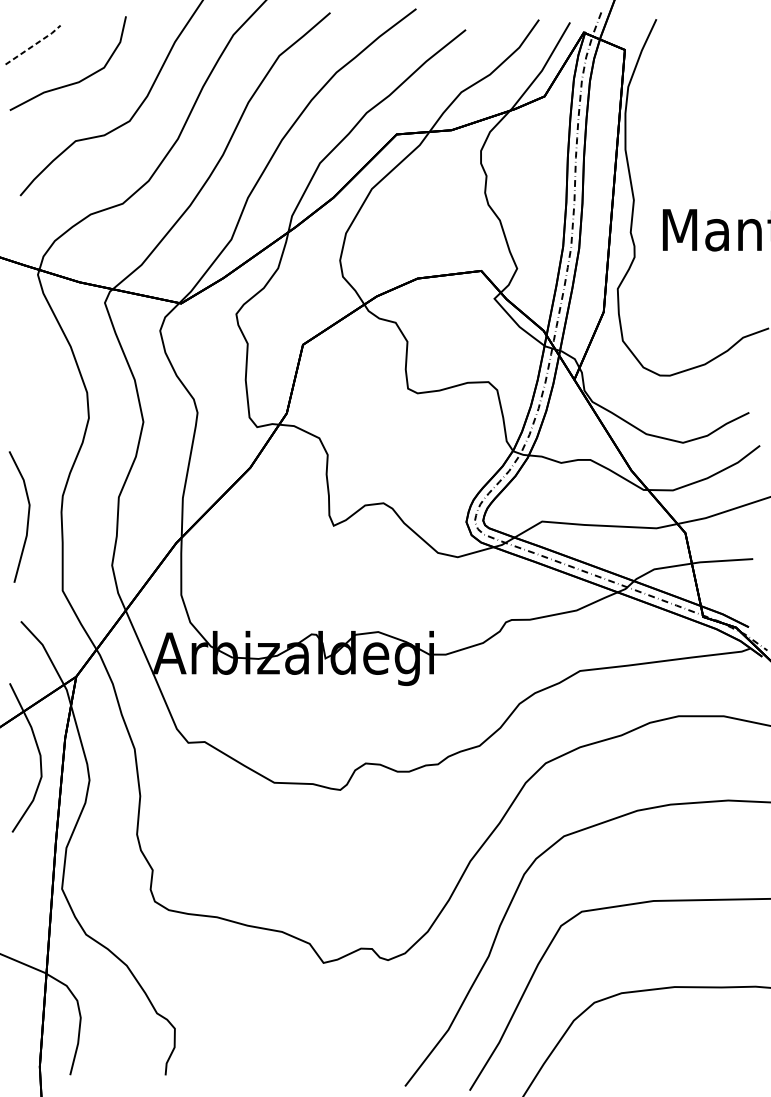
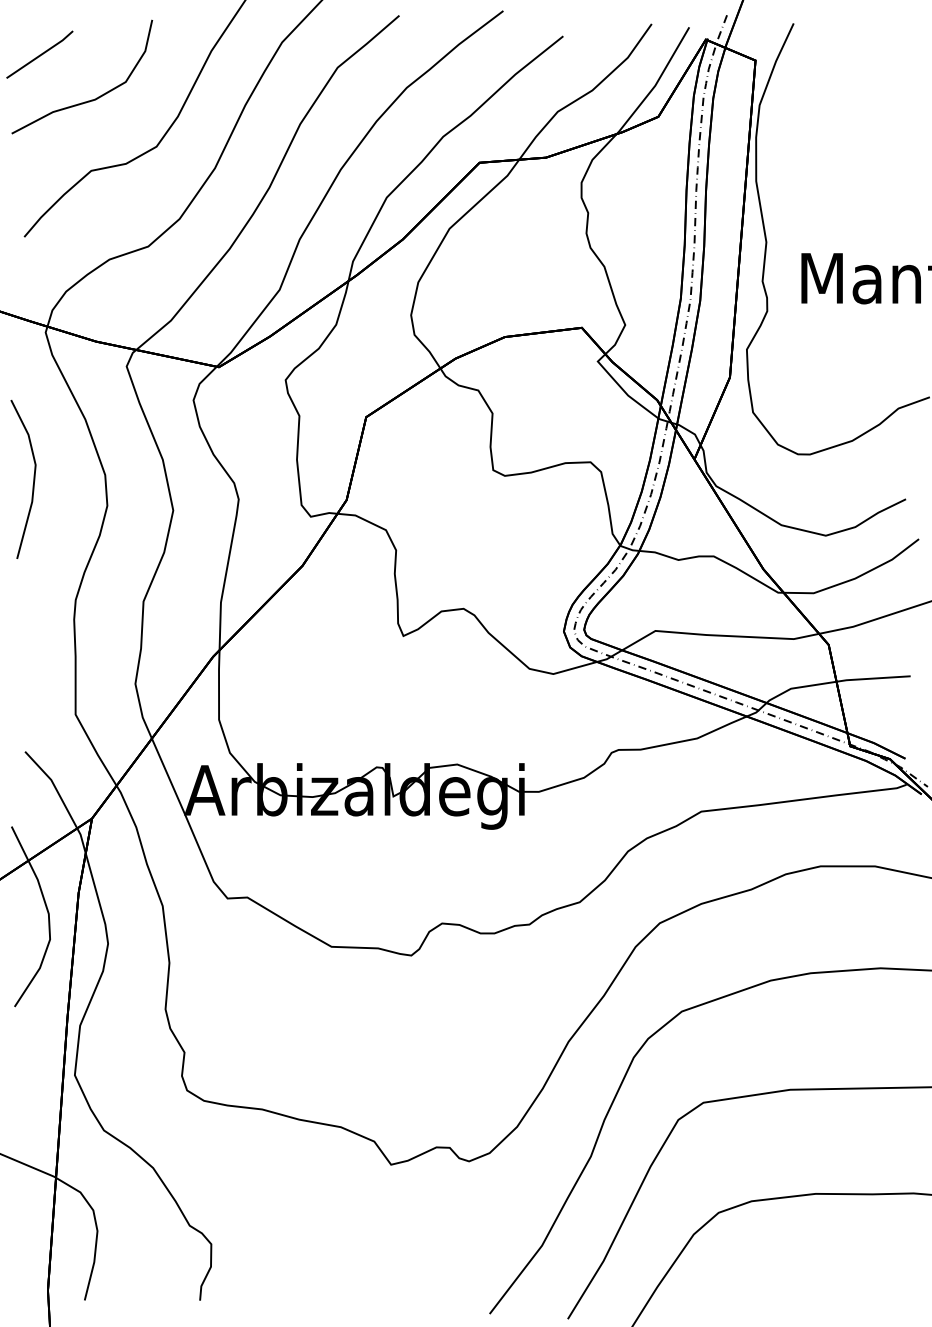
line: (34, 44) -> (41, 54), dashed -> solid
line: (27, 516) -> (33, 478), moved

